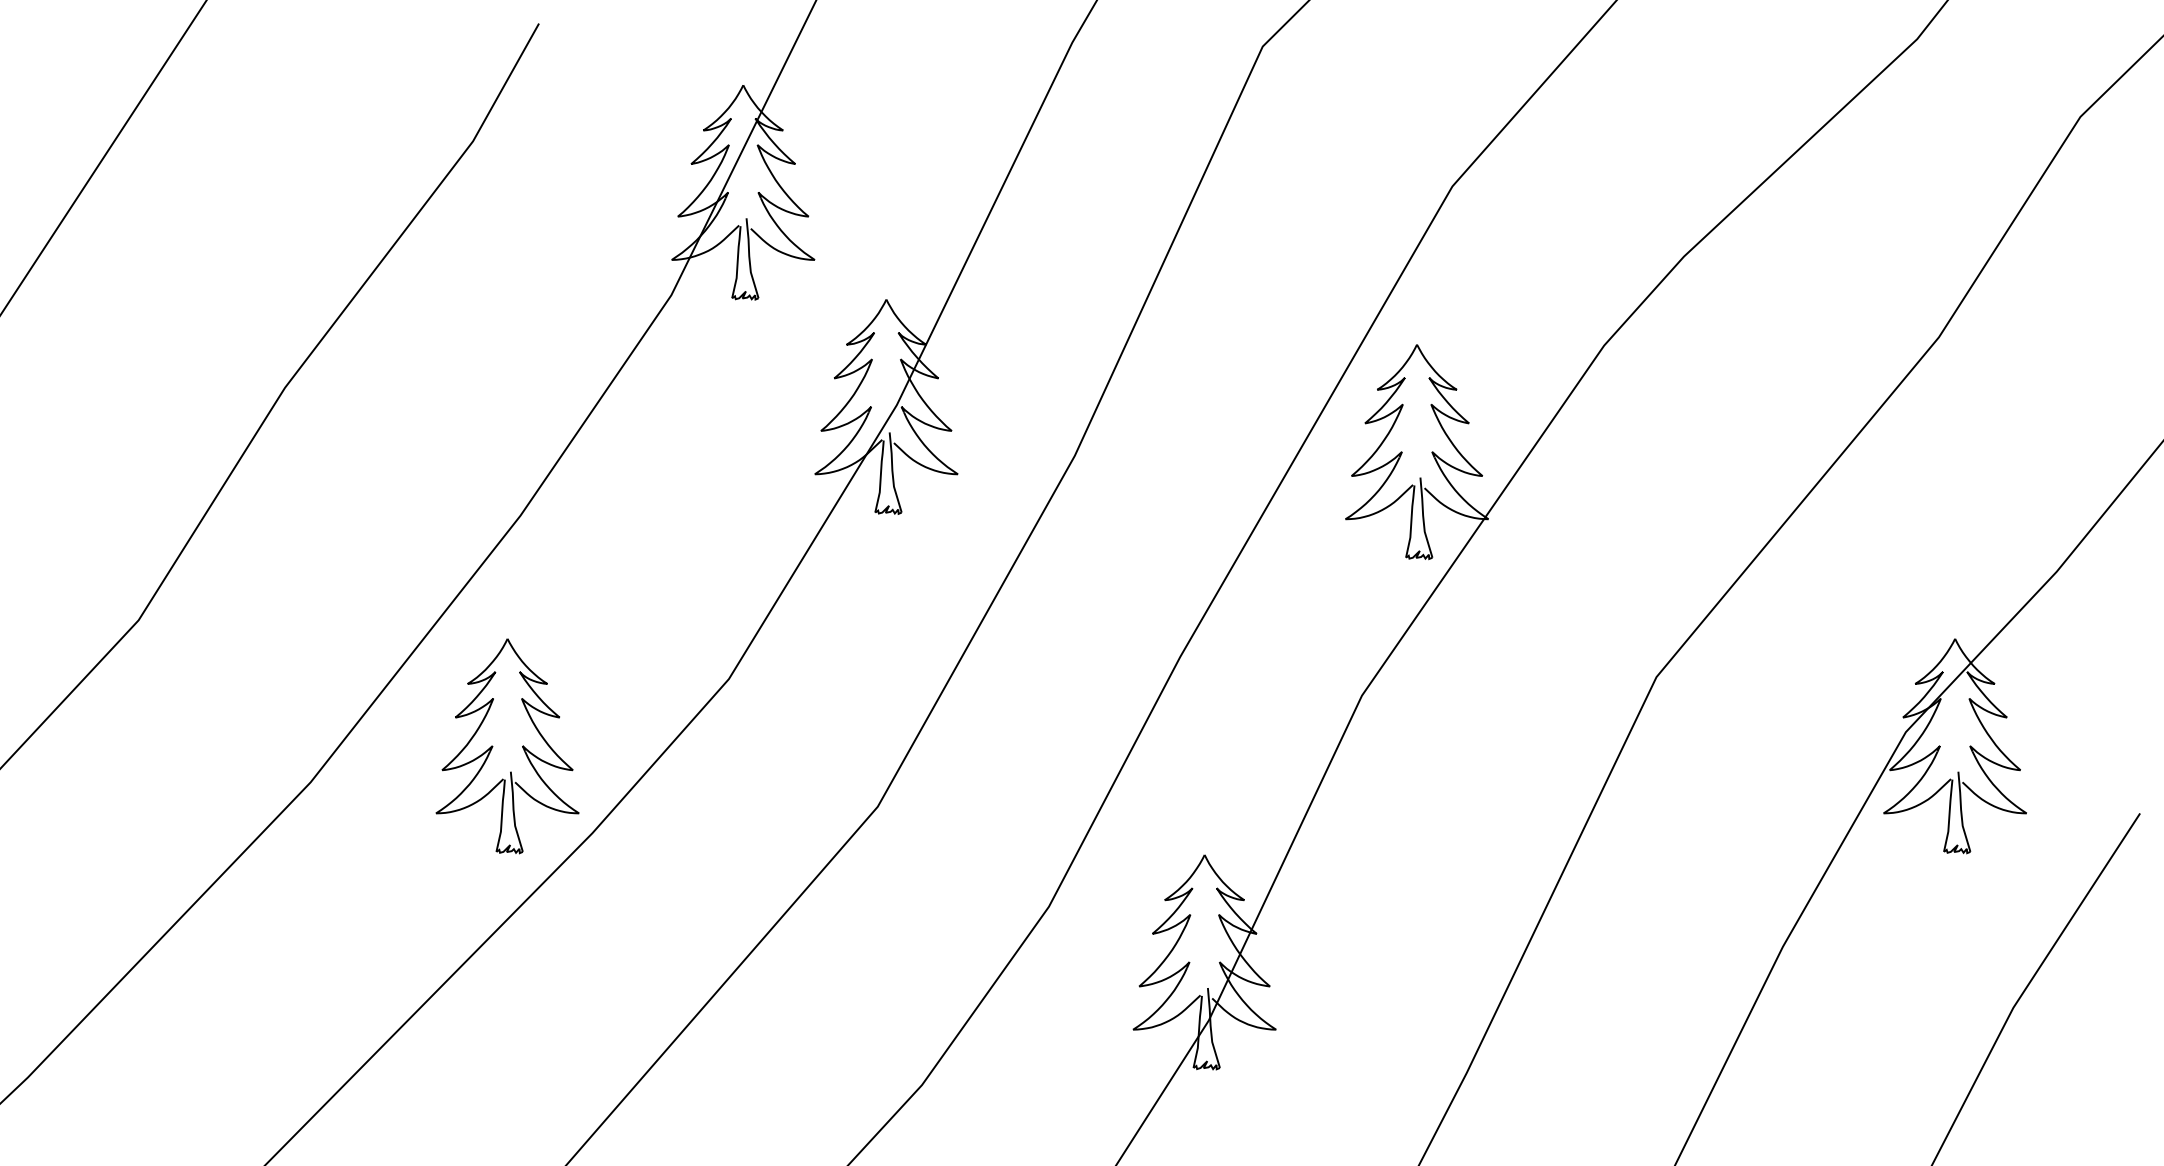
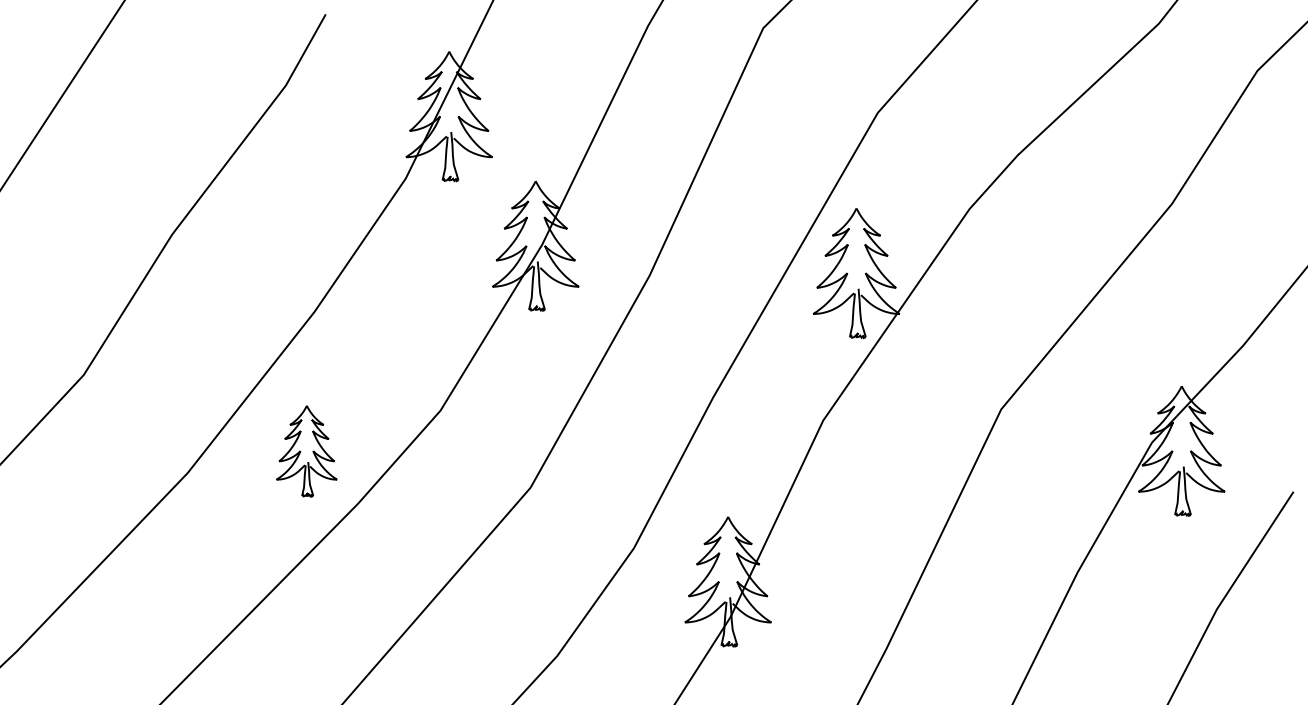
part: (507, 746) -> (306, 451), size x0.7

